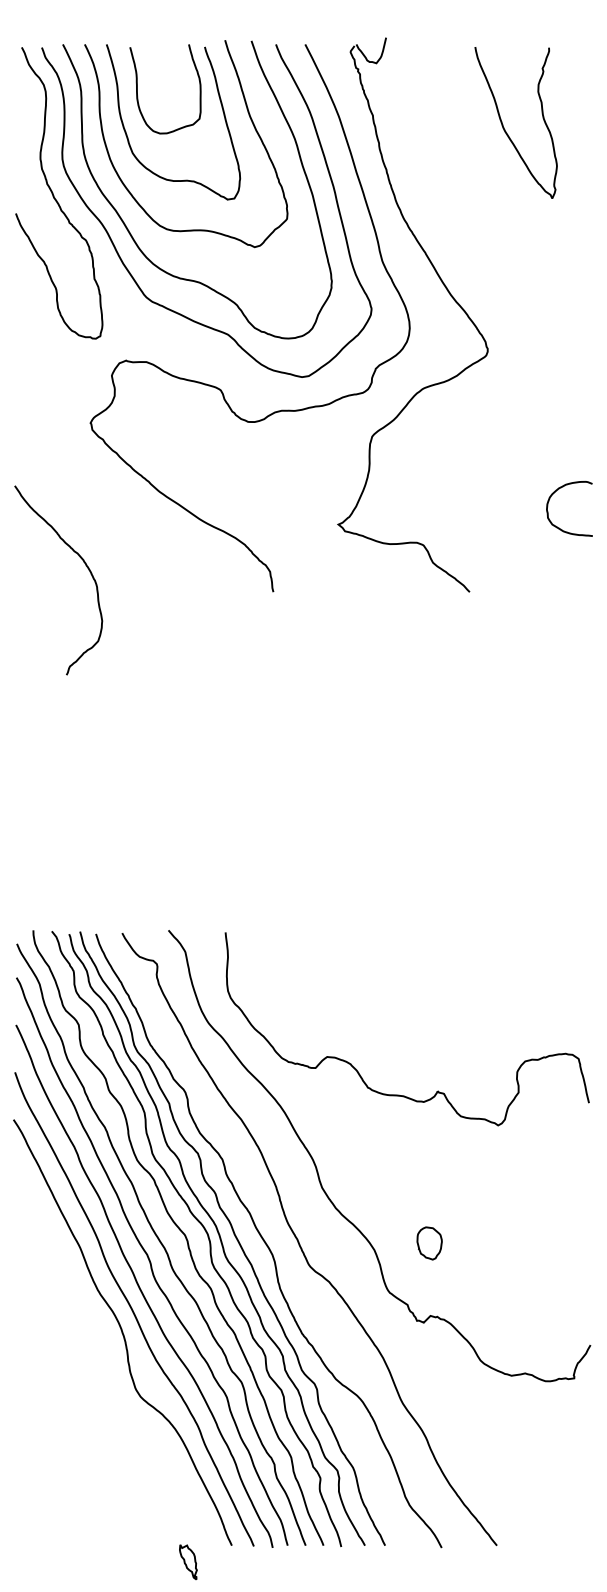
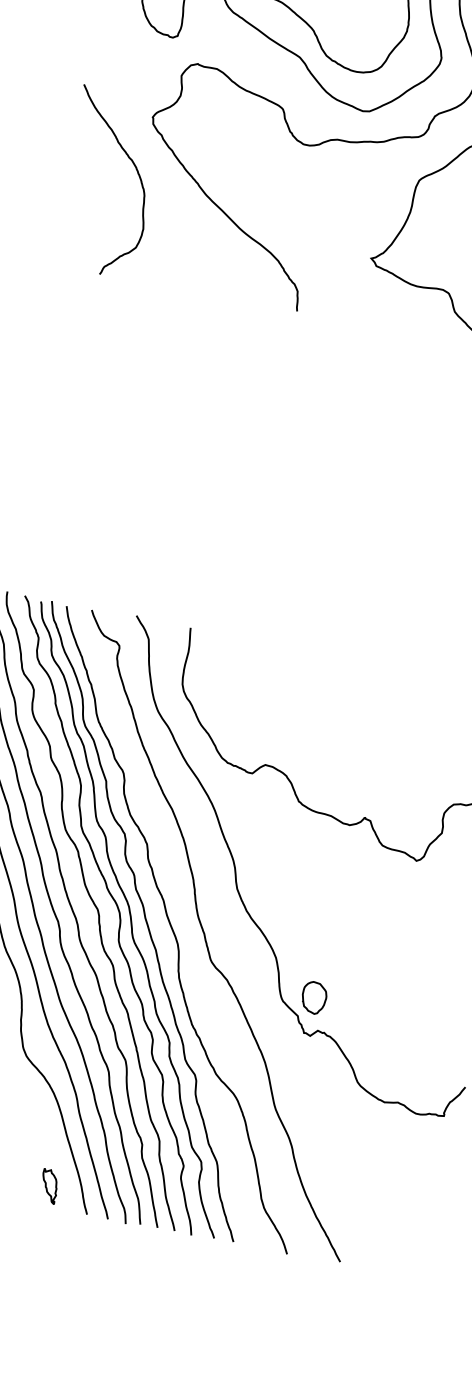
curve: (83, 562) -> (135, 169), moved
part: (429, 1243) -> (314, 997), moved
part: (188, 1562) -> (49, 1186), moved

